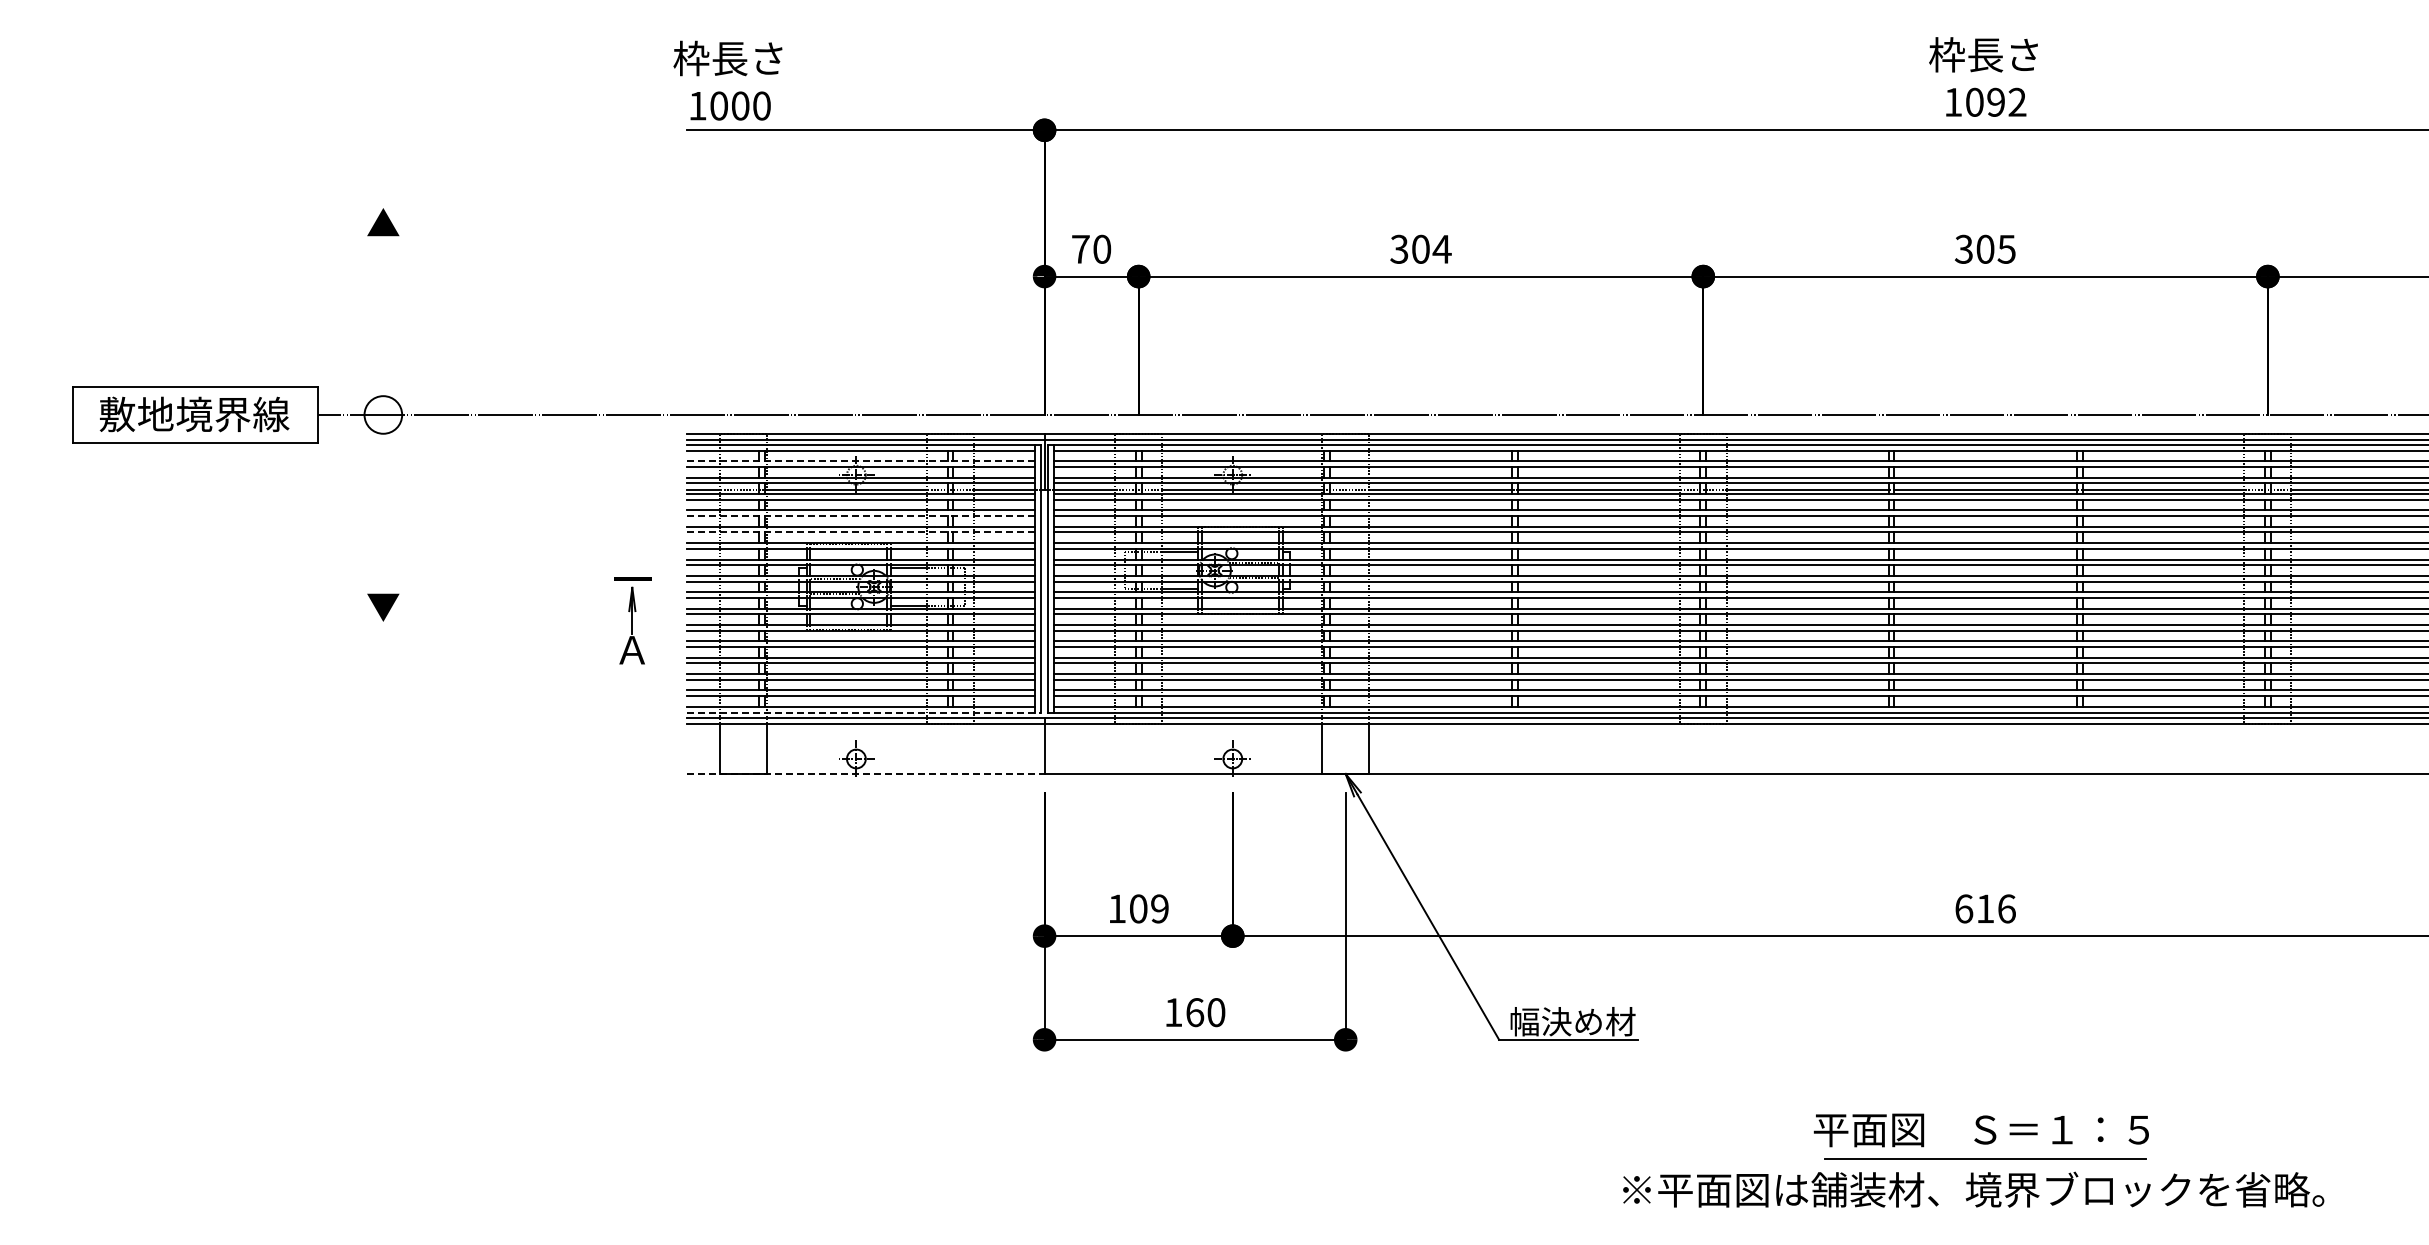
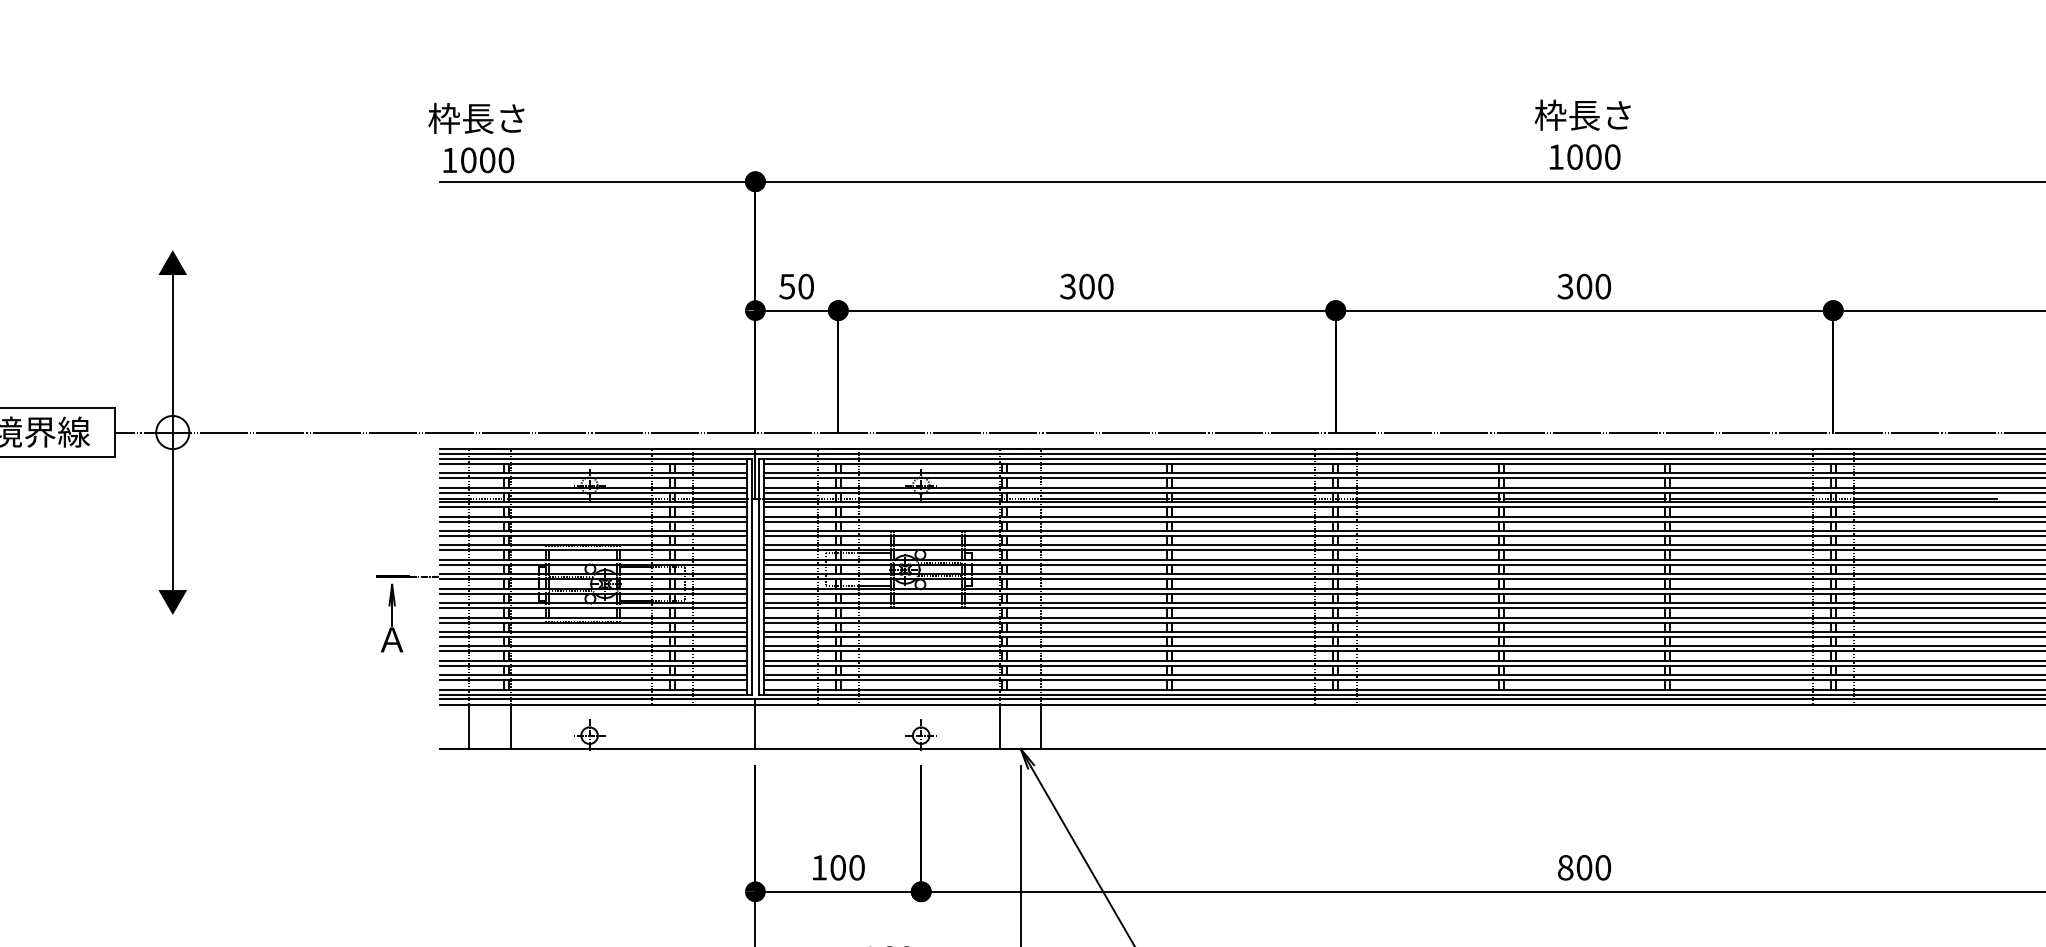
text: (2006, 101) -> (1602, 156), 1092 -> 1000
text: (1441, 248) -> (1105, 285), 304 -> 300
text: (2006, 248) -> (1602, 285), 305 -> 300
text: (1080, 249) -> (787, 286), 70 -> 50
line: (383, 414) -> (172, 432), added
line: (861, 461) -> (594, 473), dashed -> solid
line: (861, 516) -> (594, 522), dashed -> solid
line: (861, 532) -> (594, 536), dashed -> solid
line: (669, 578) -> (424, 576), added
line: (863, 712) -> (595, 694), dashed -> solid
line: (865, 774) -> (597, 749), dashed -> solid
text: (1159, 908) -> (856, 867), 109 -> 100
text: (1985, 908) -> (1584, 867), 616 -> 800

